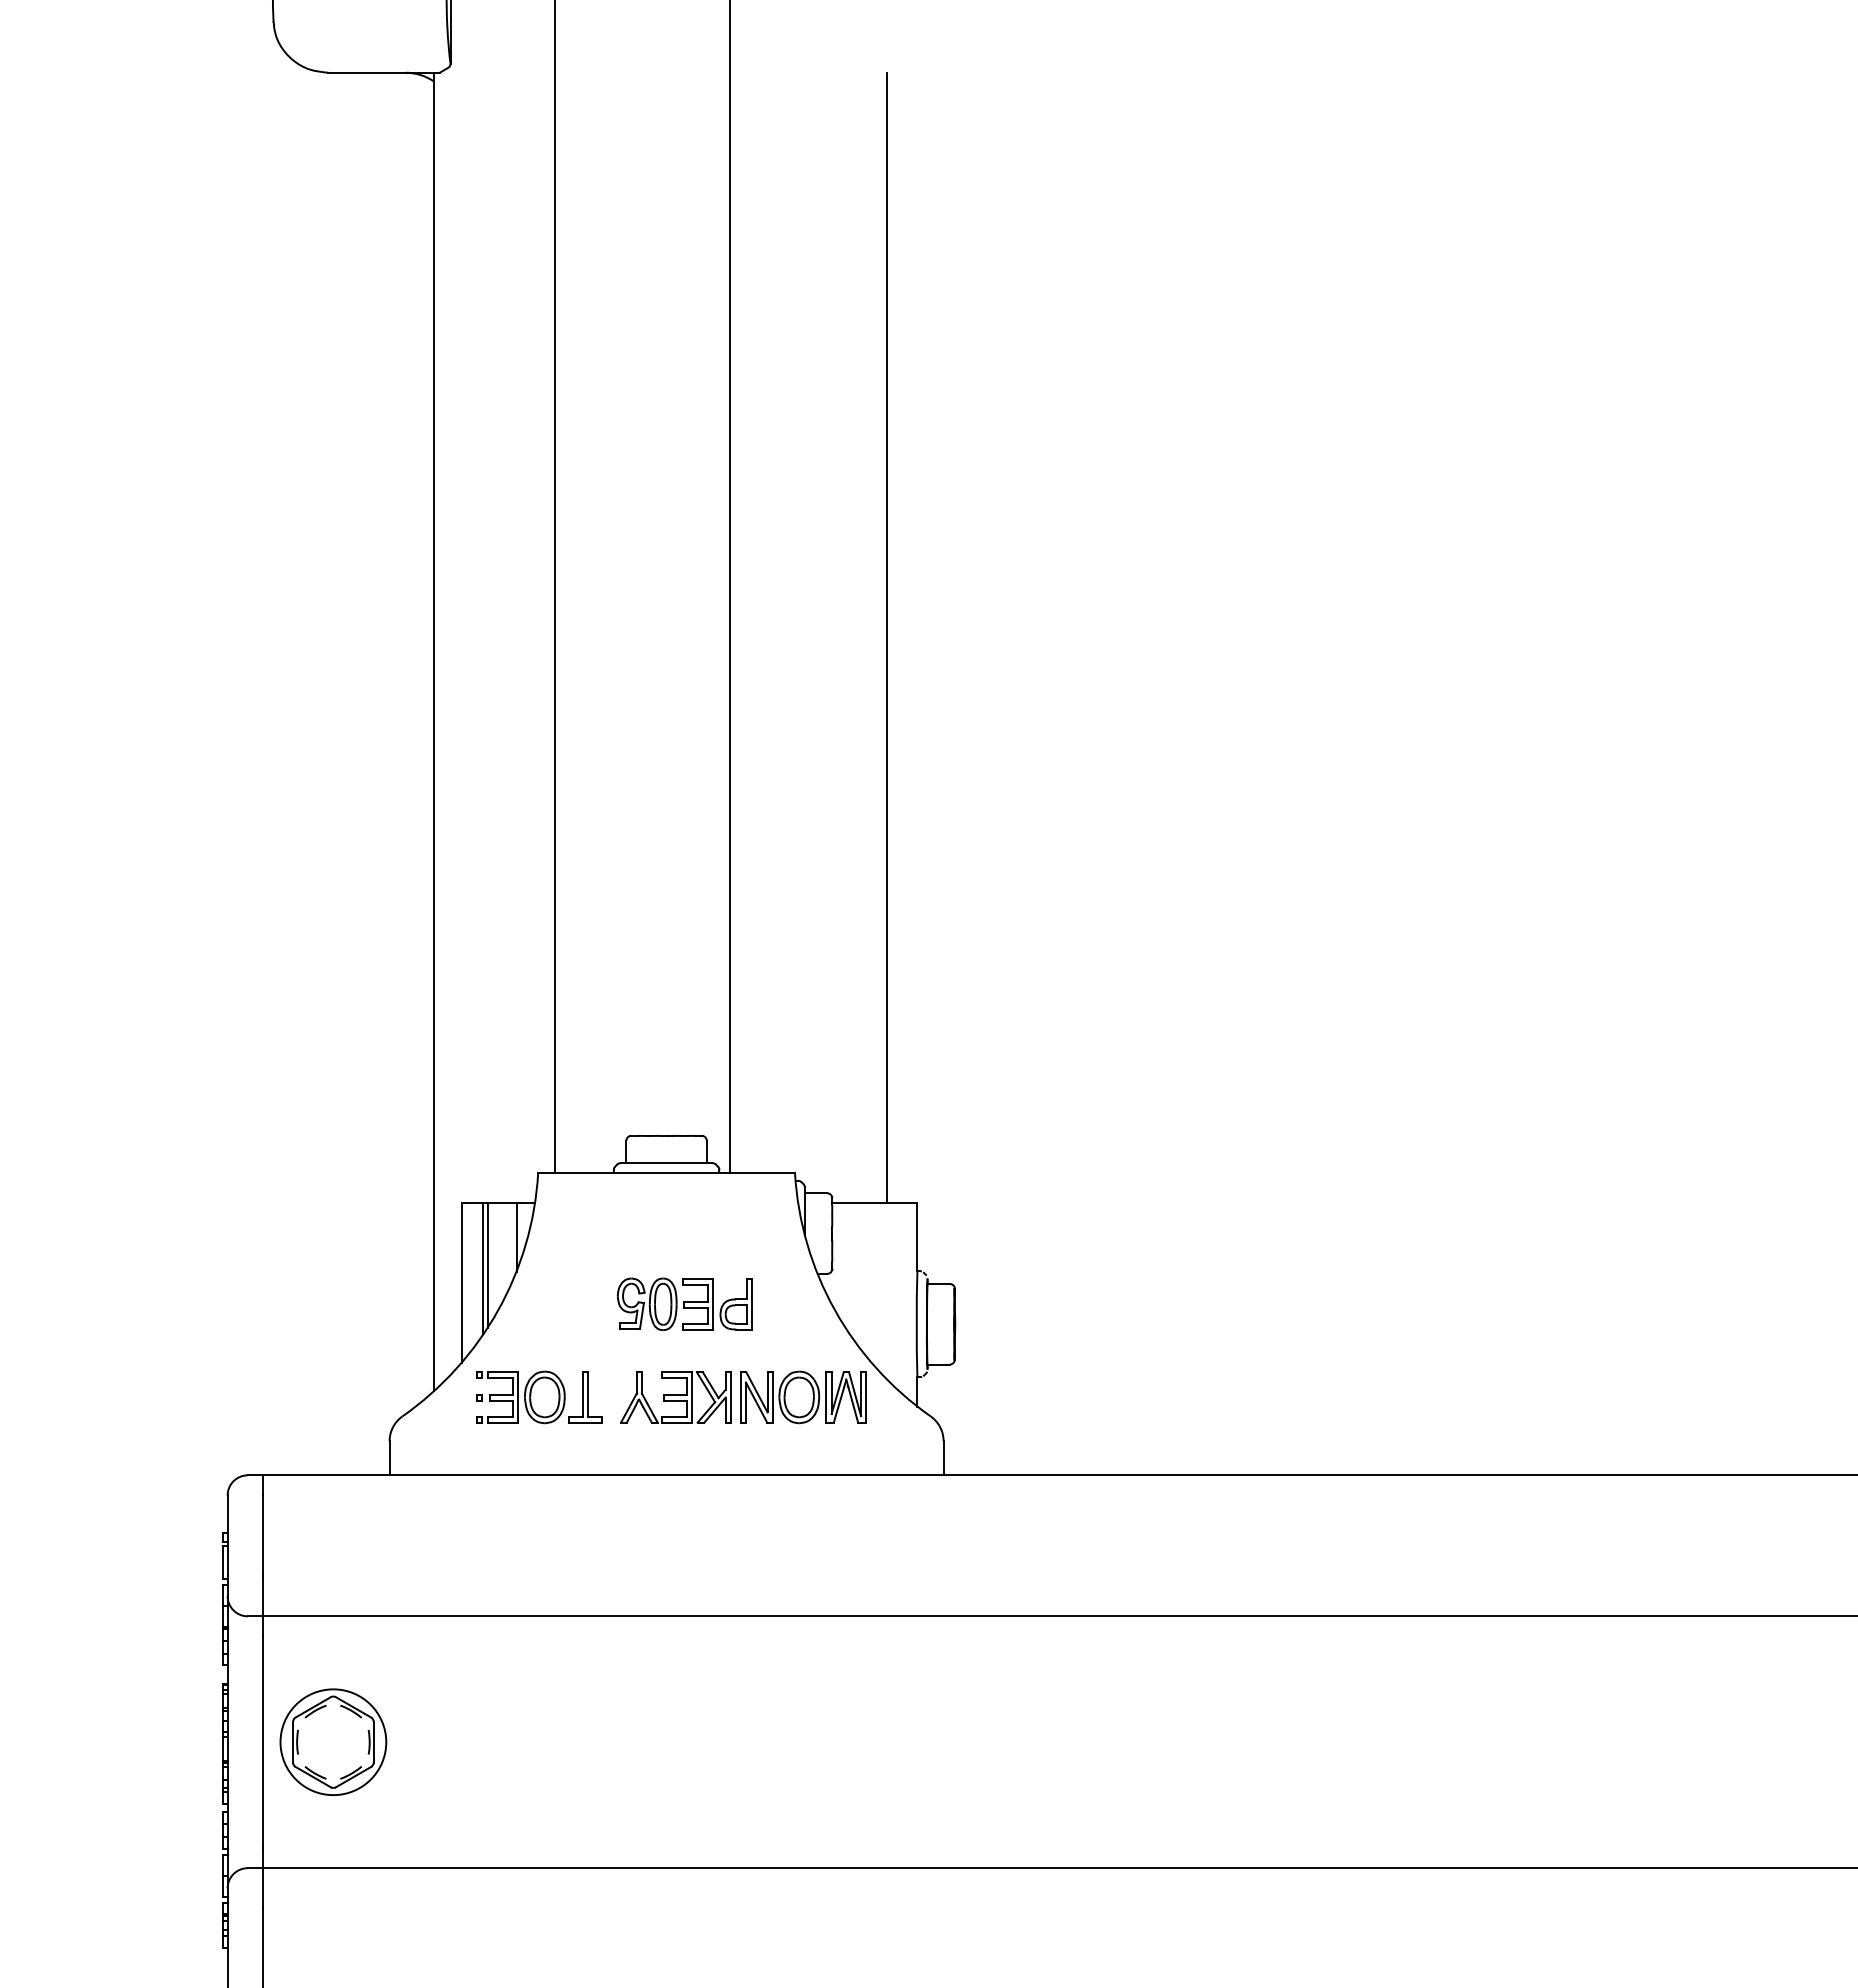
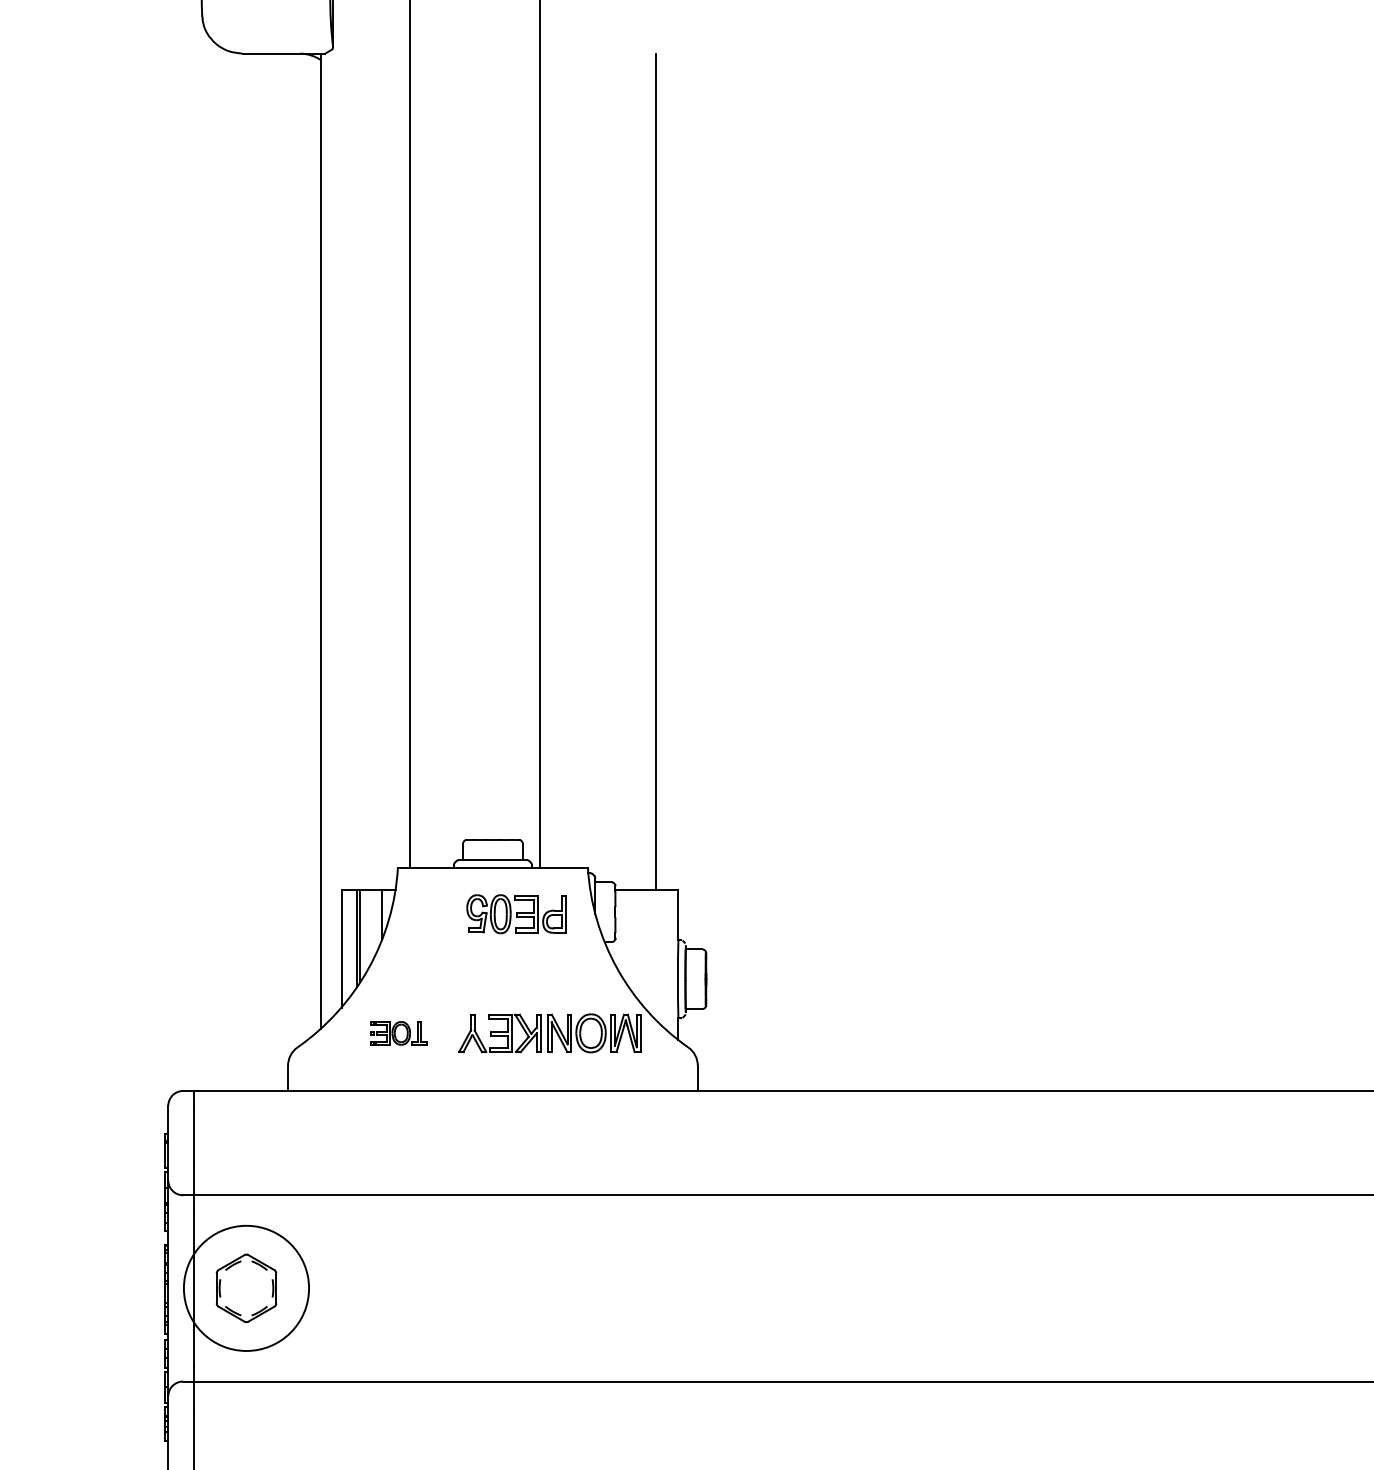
part: (684, 1303) -> (516, 913), moved
part: (539, 1397) -> (398, 1033), size x0.6
circle: (333, 1742) -> (246, 1288), size x1.6

